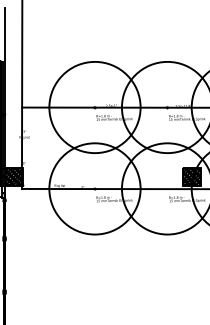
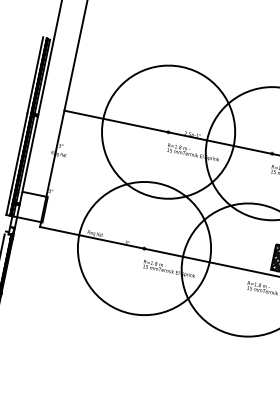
hatch: (13, 176) -> (31, 206), removed

